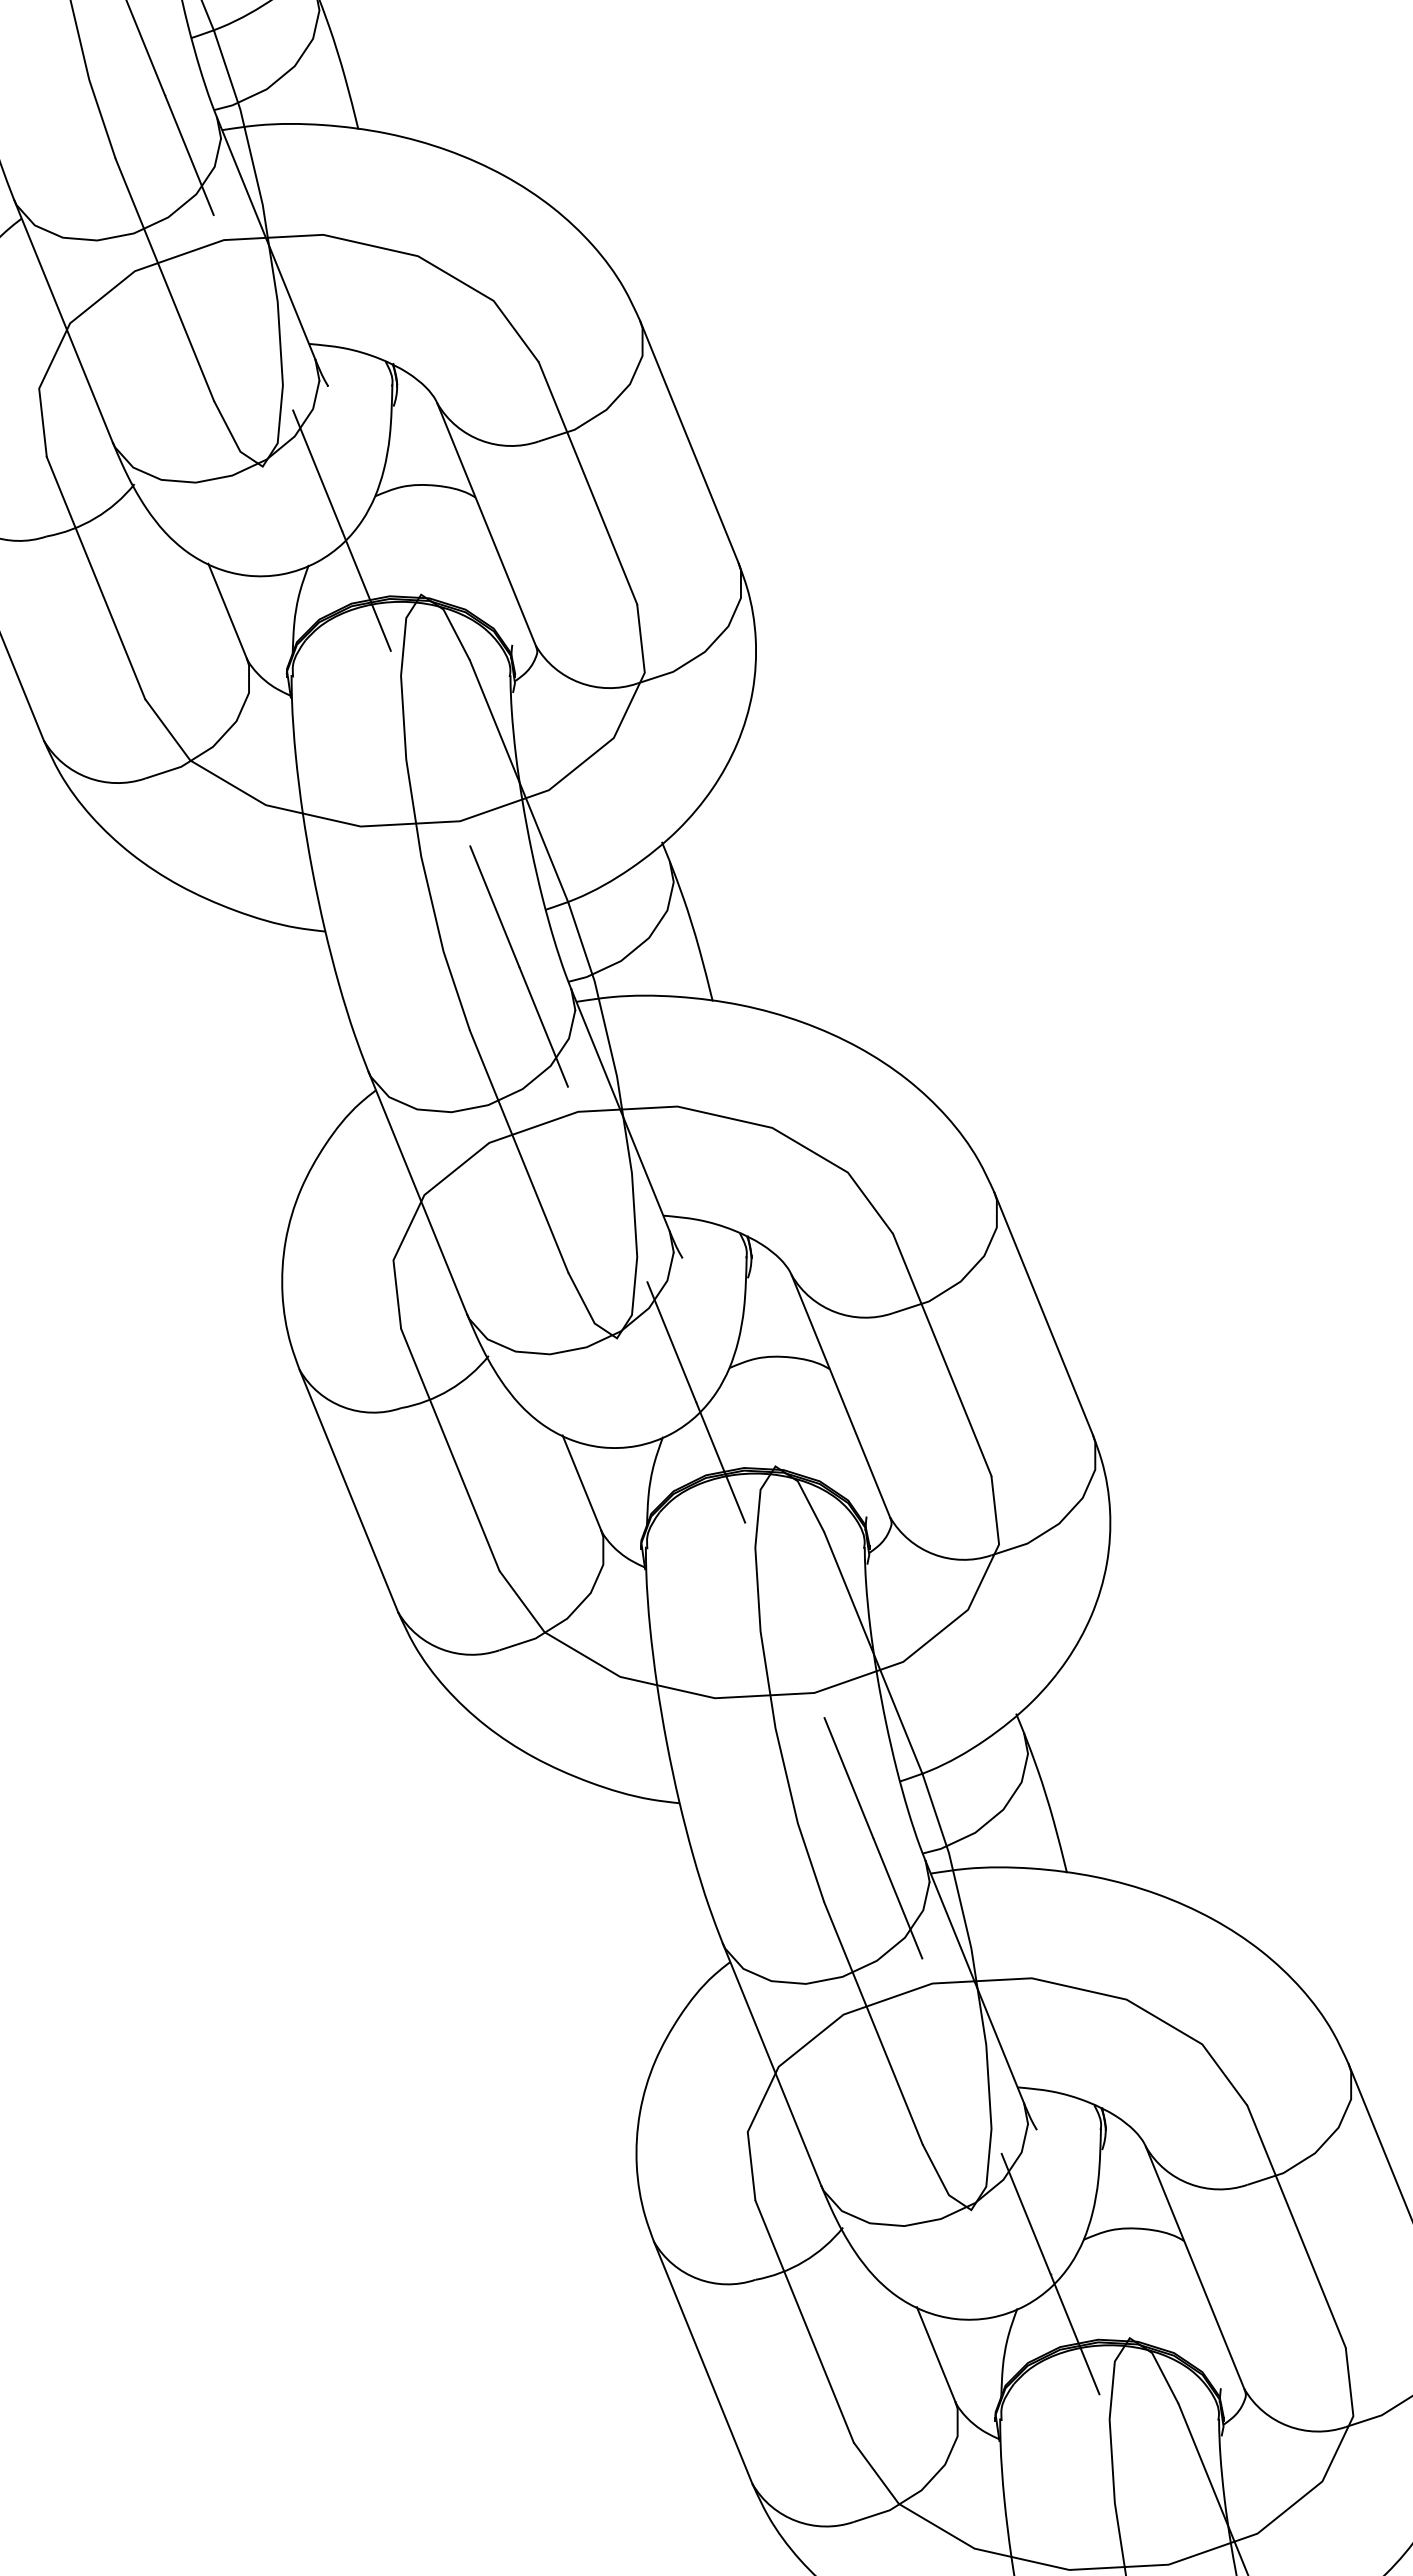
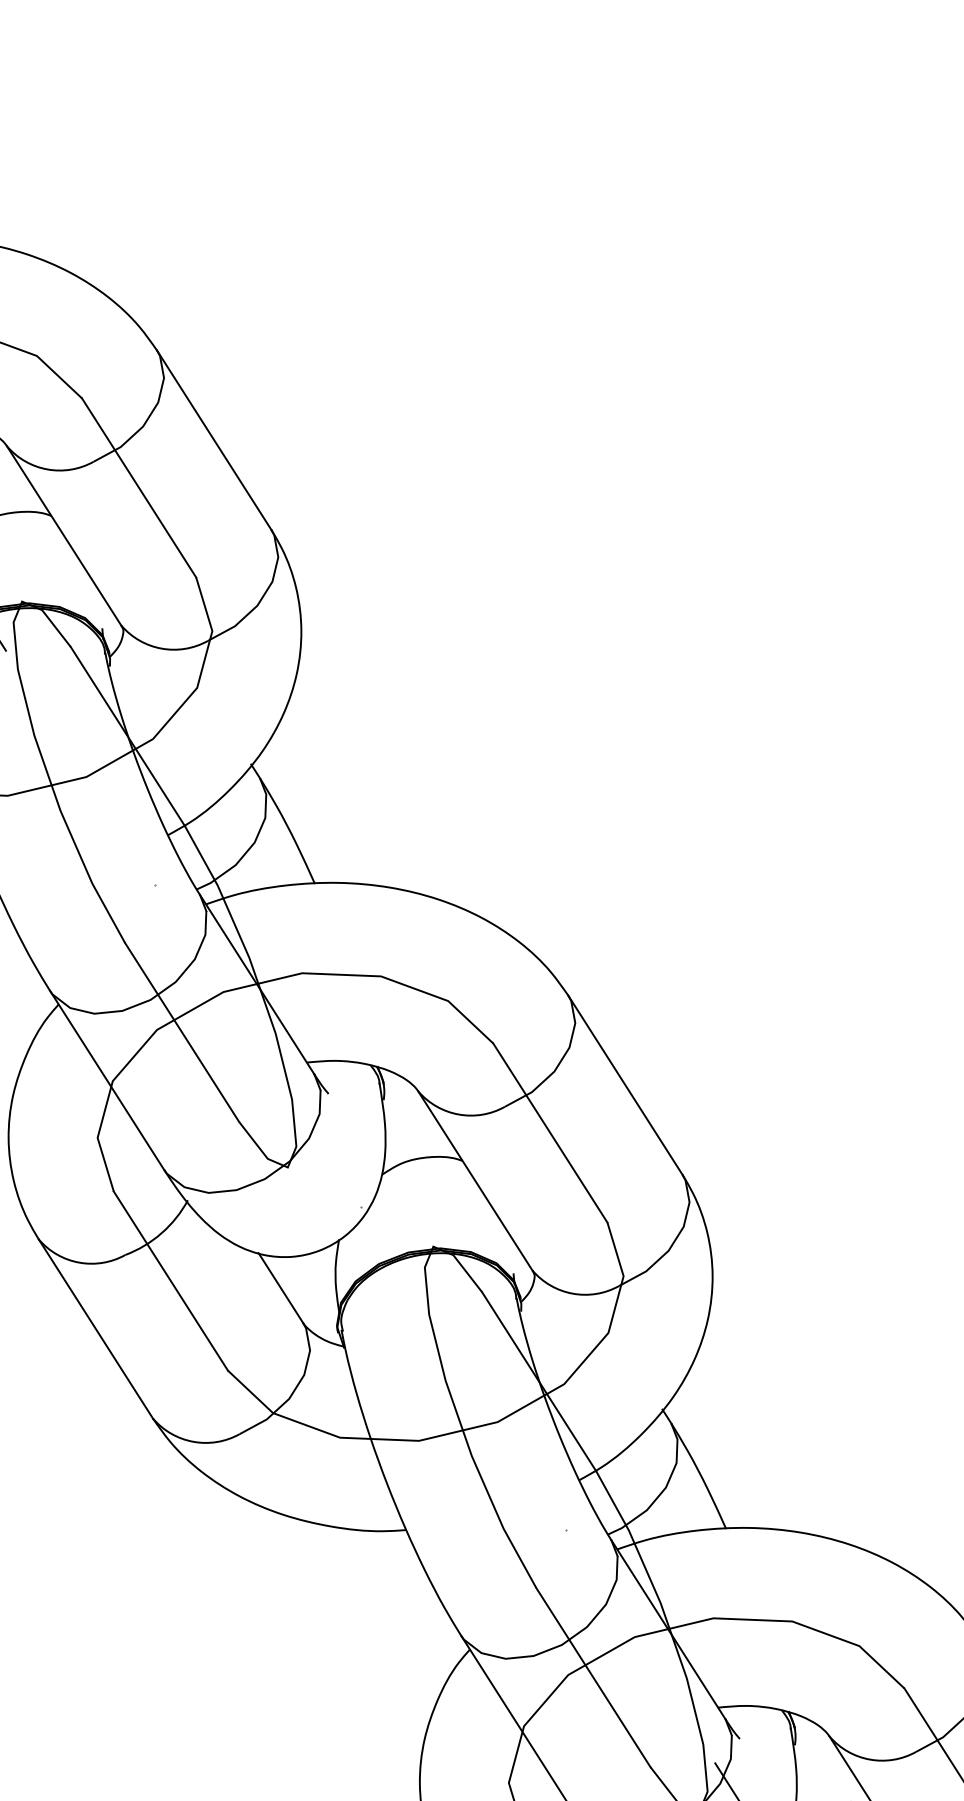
line: (518, 966) -> (154, 884), removed
line: (696, 1402) -> (360, 1207), removed
line: (873, 1838) -> (566, 1529), removed

